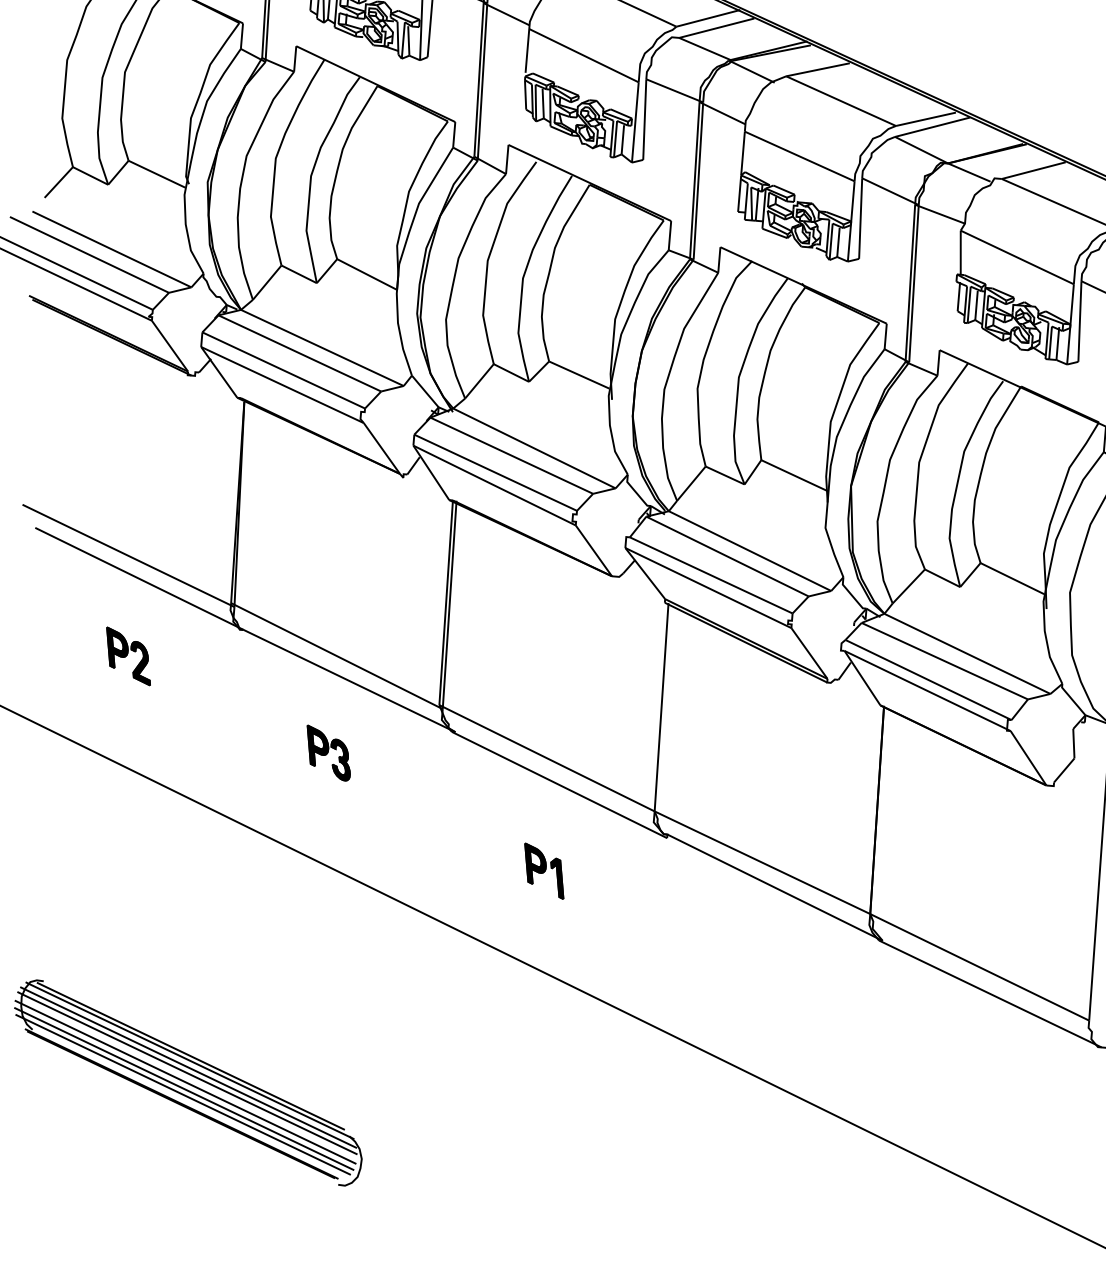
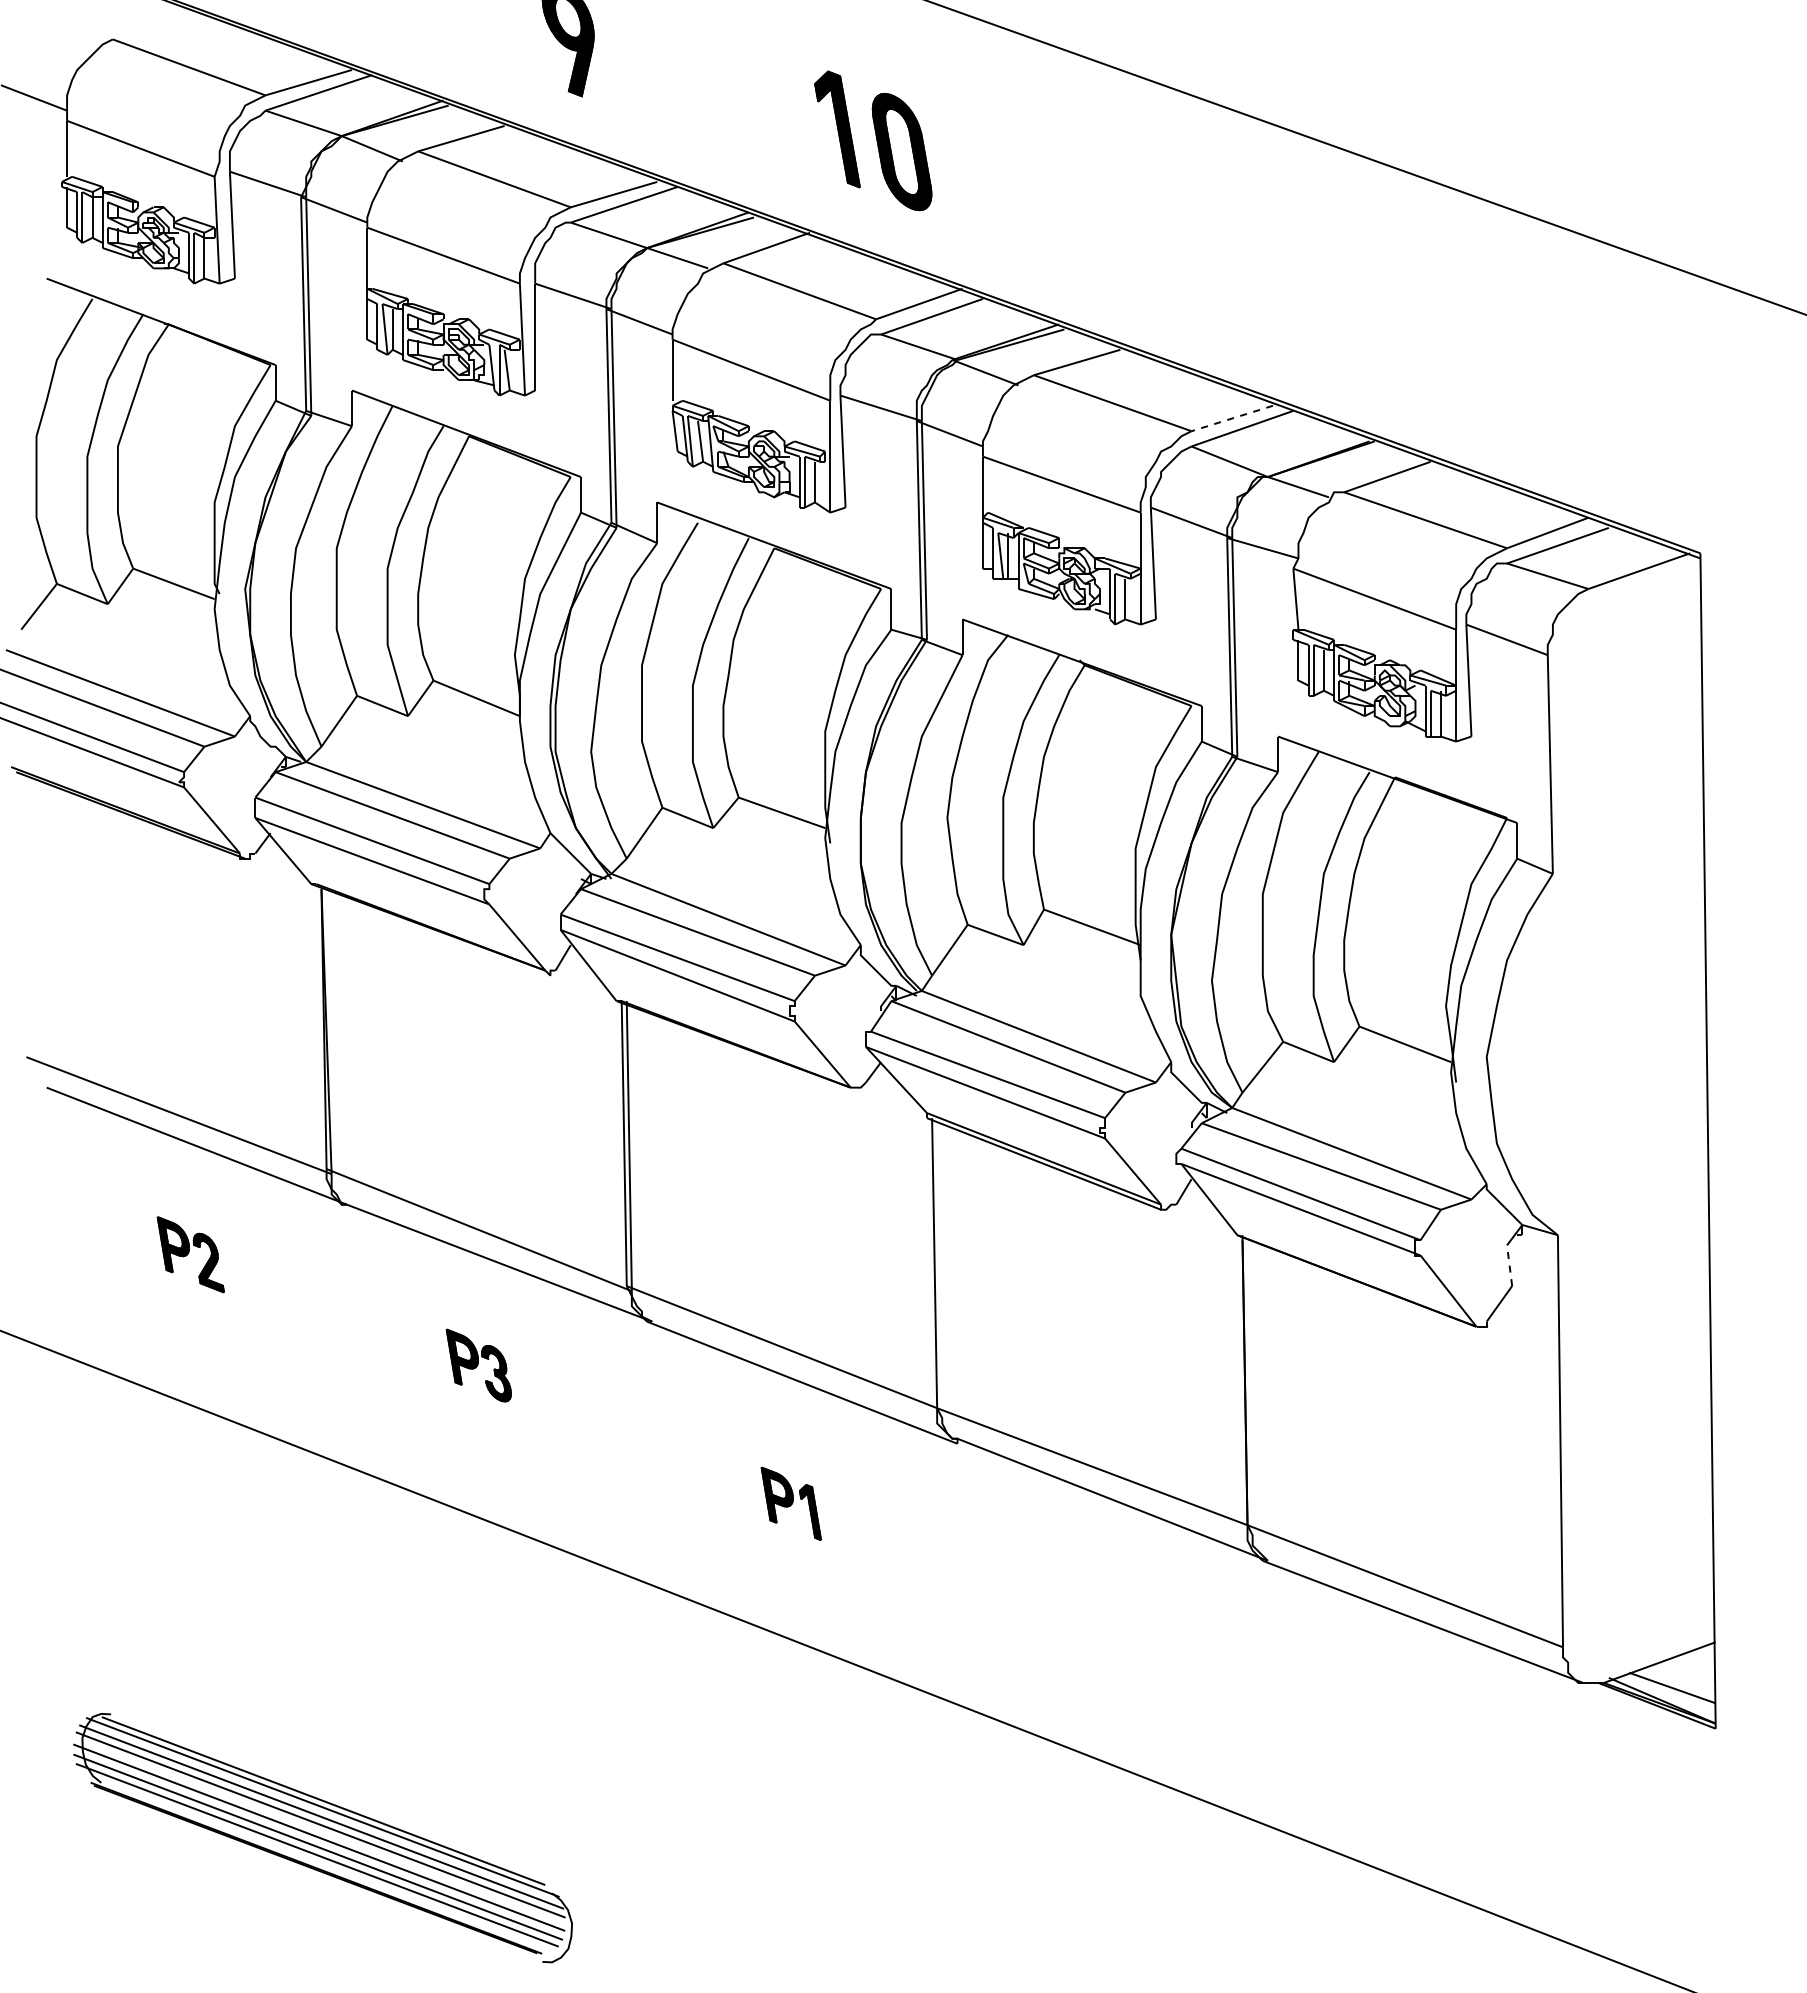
line: (926, 119) -> (1232, 418), solid -> dashed
line: (1073, 743) -> (1509, 1265), solid -> dashed

